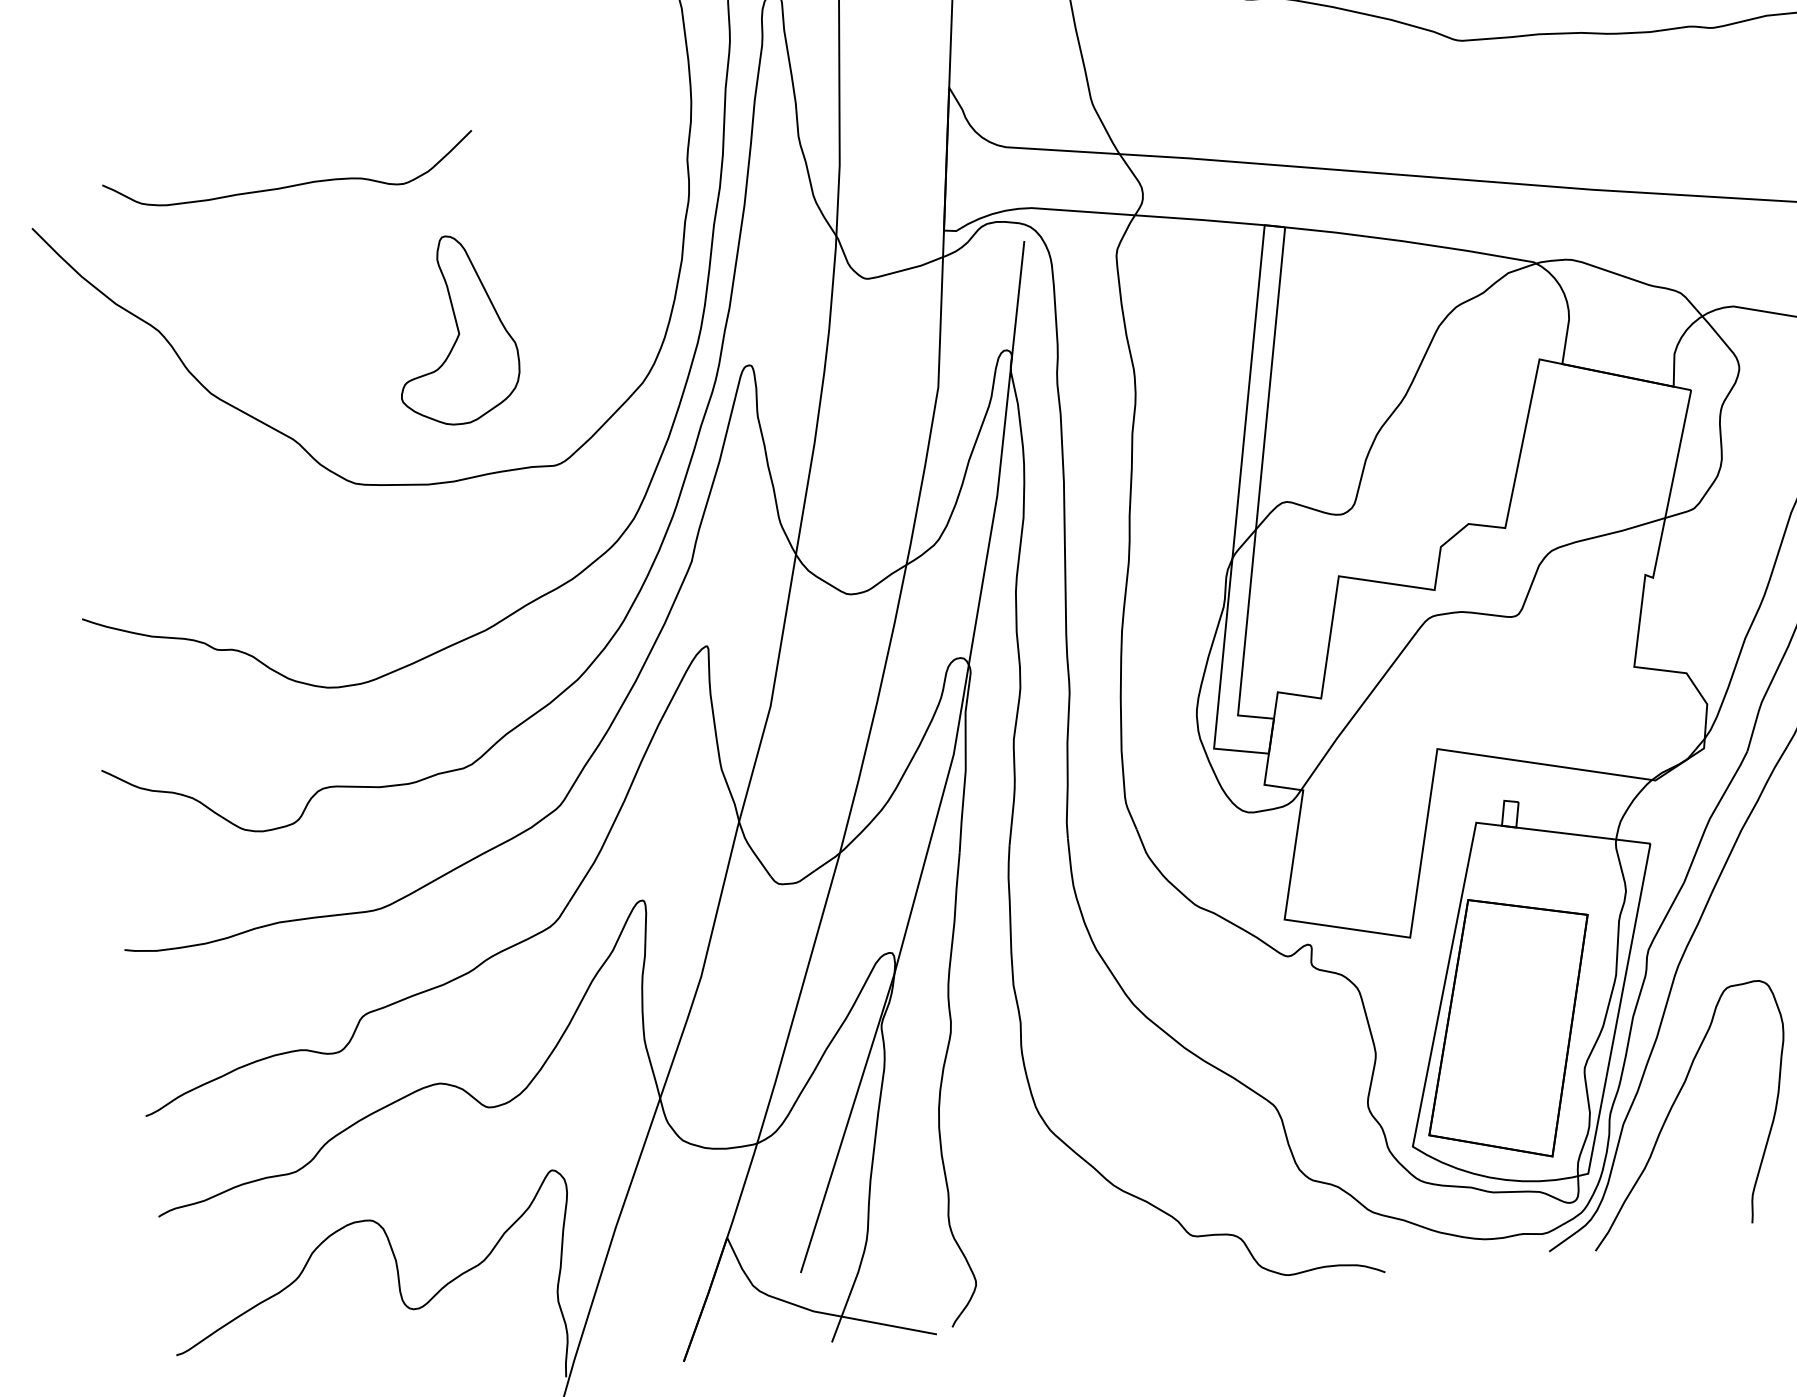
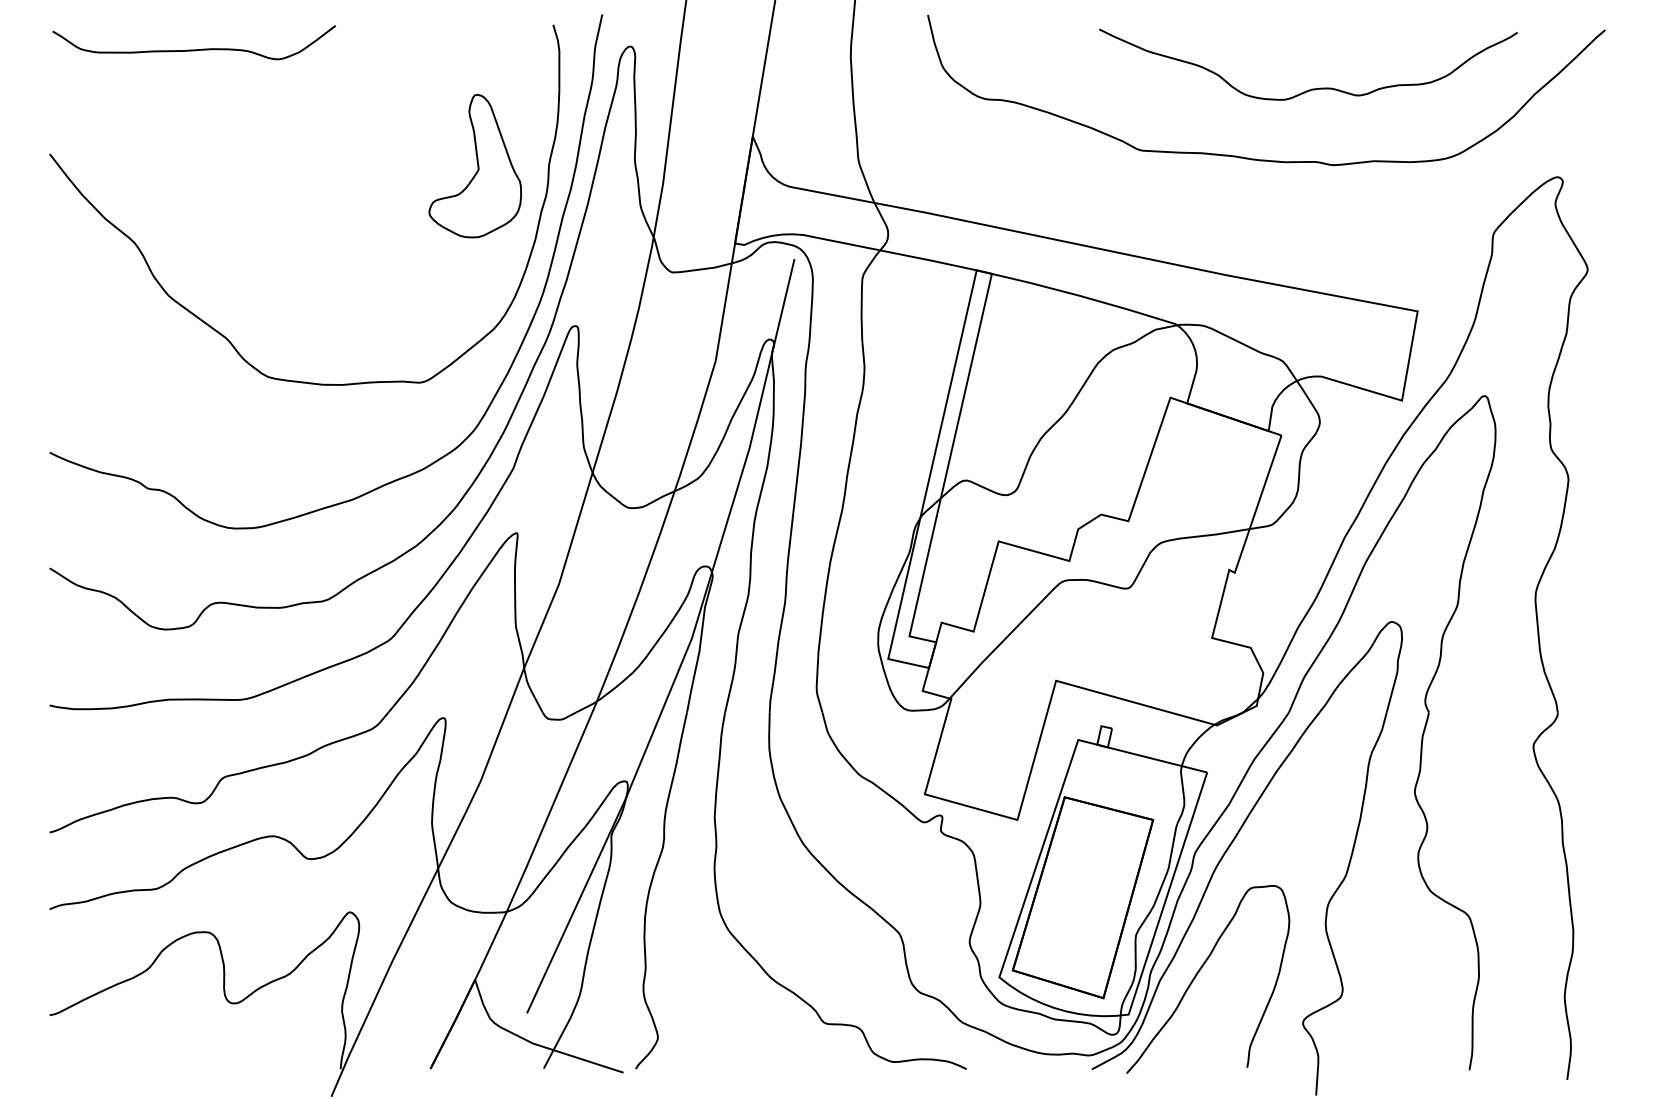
curve: (289, 185) -> (193, 49), moved
part: (453, 330) -> (474, 166), moved

